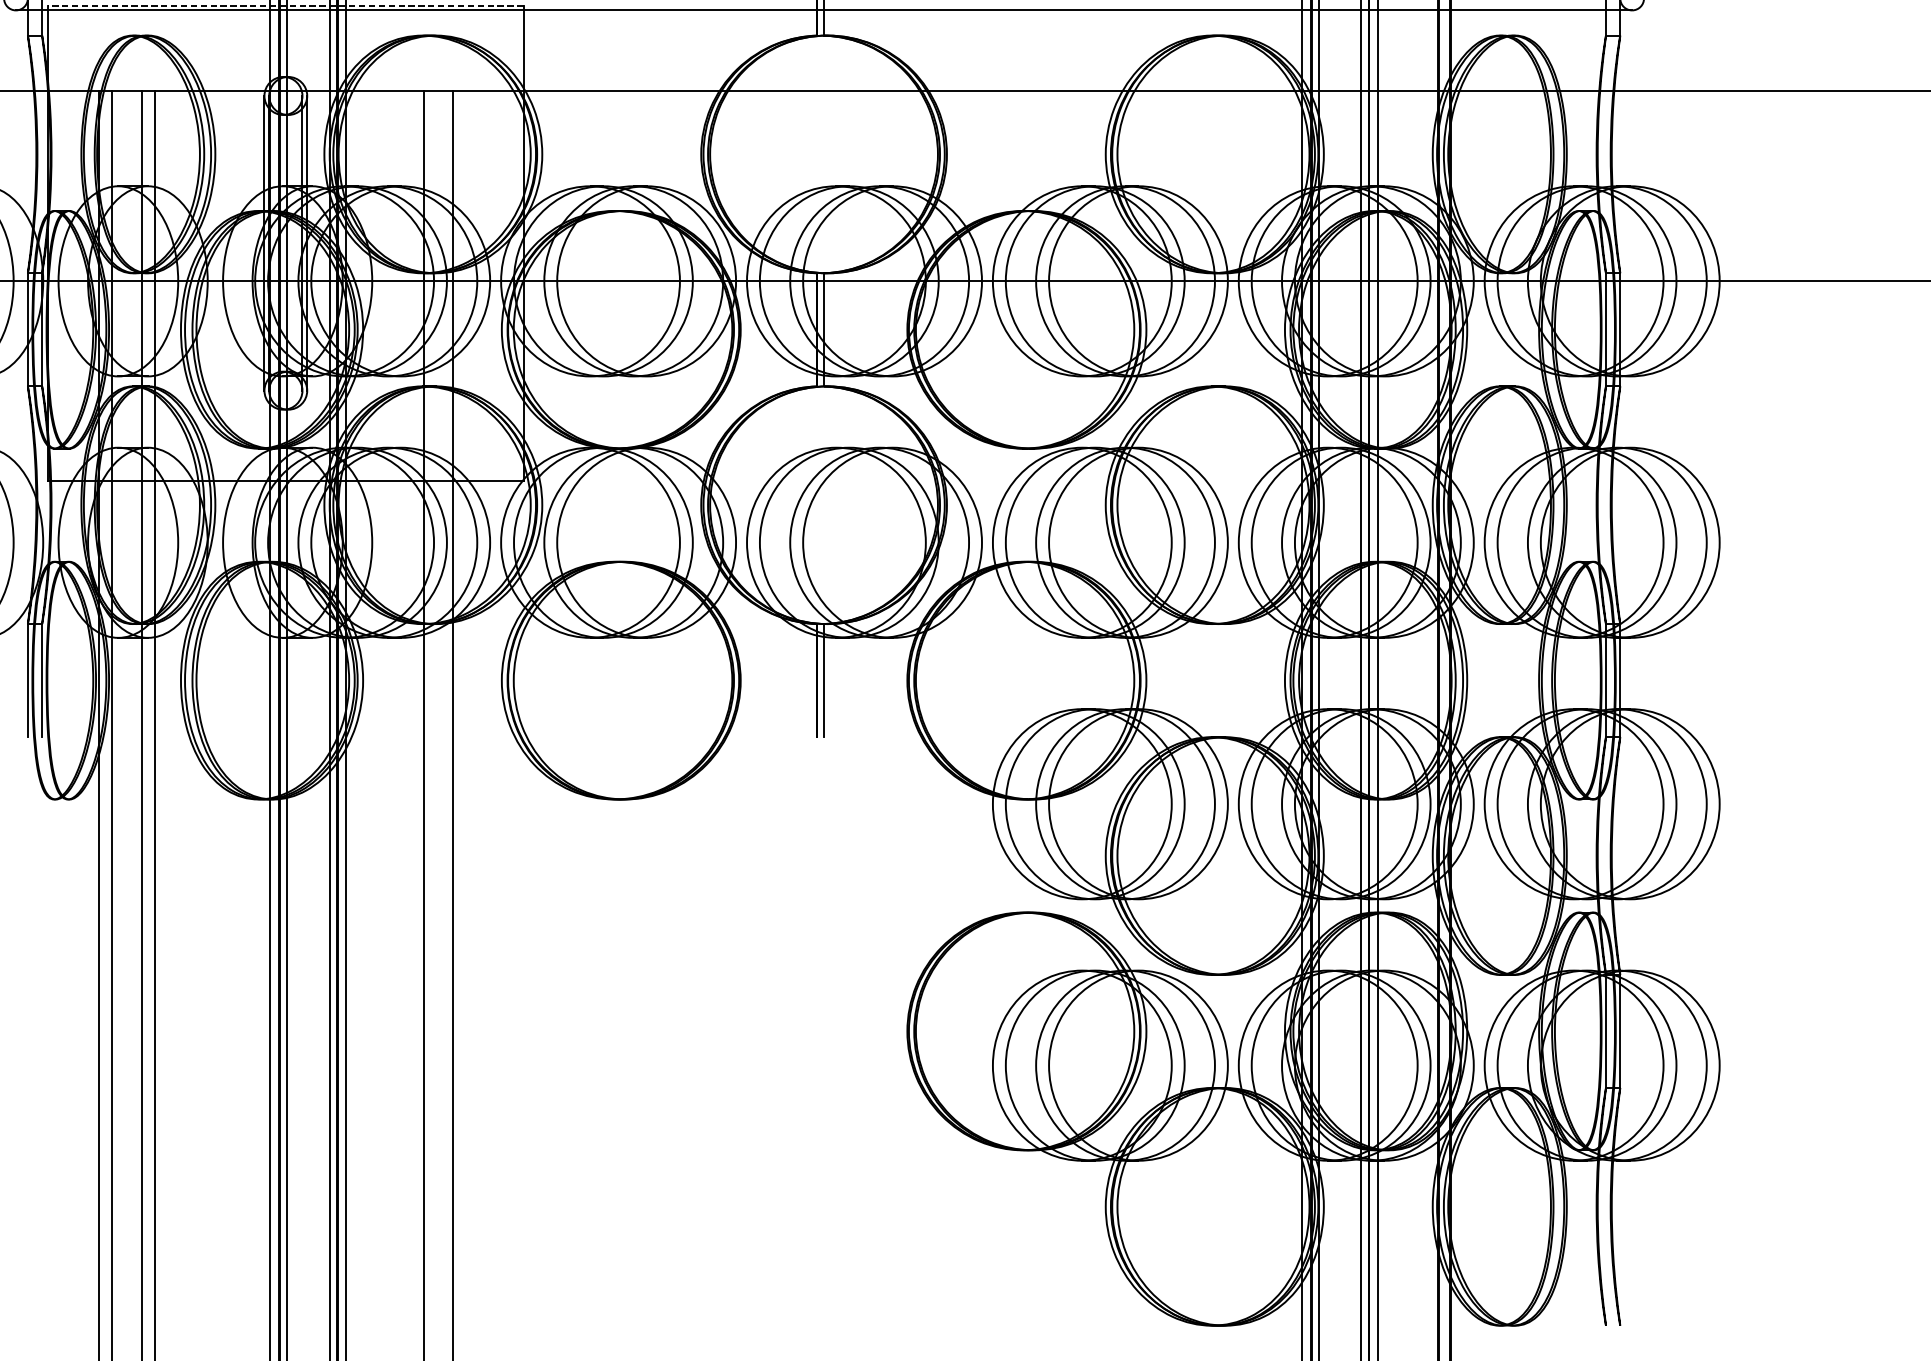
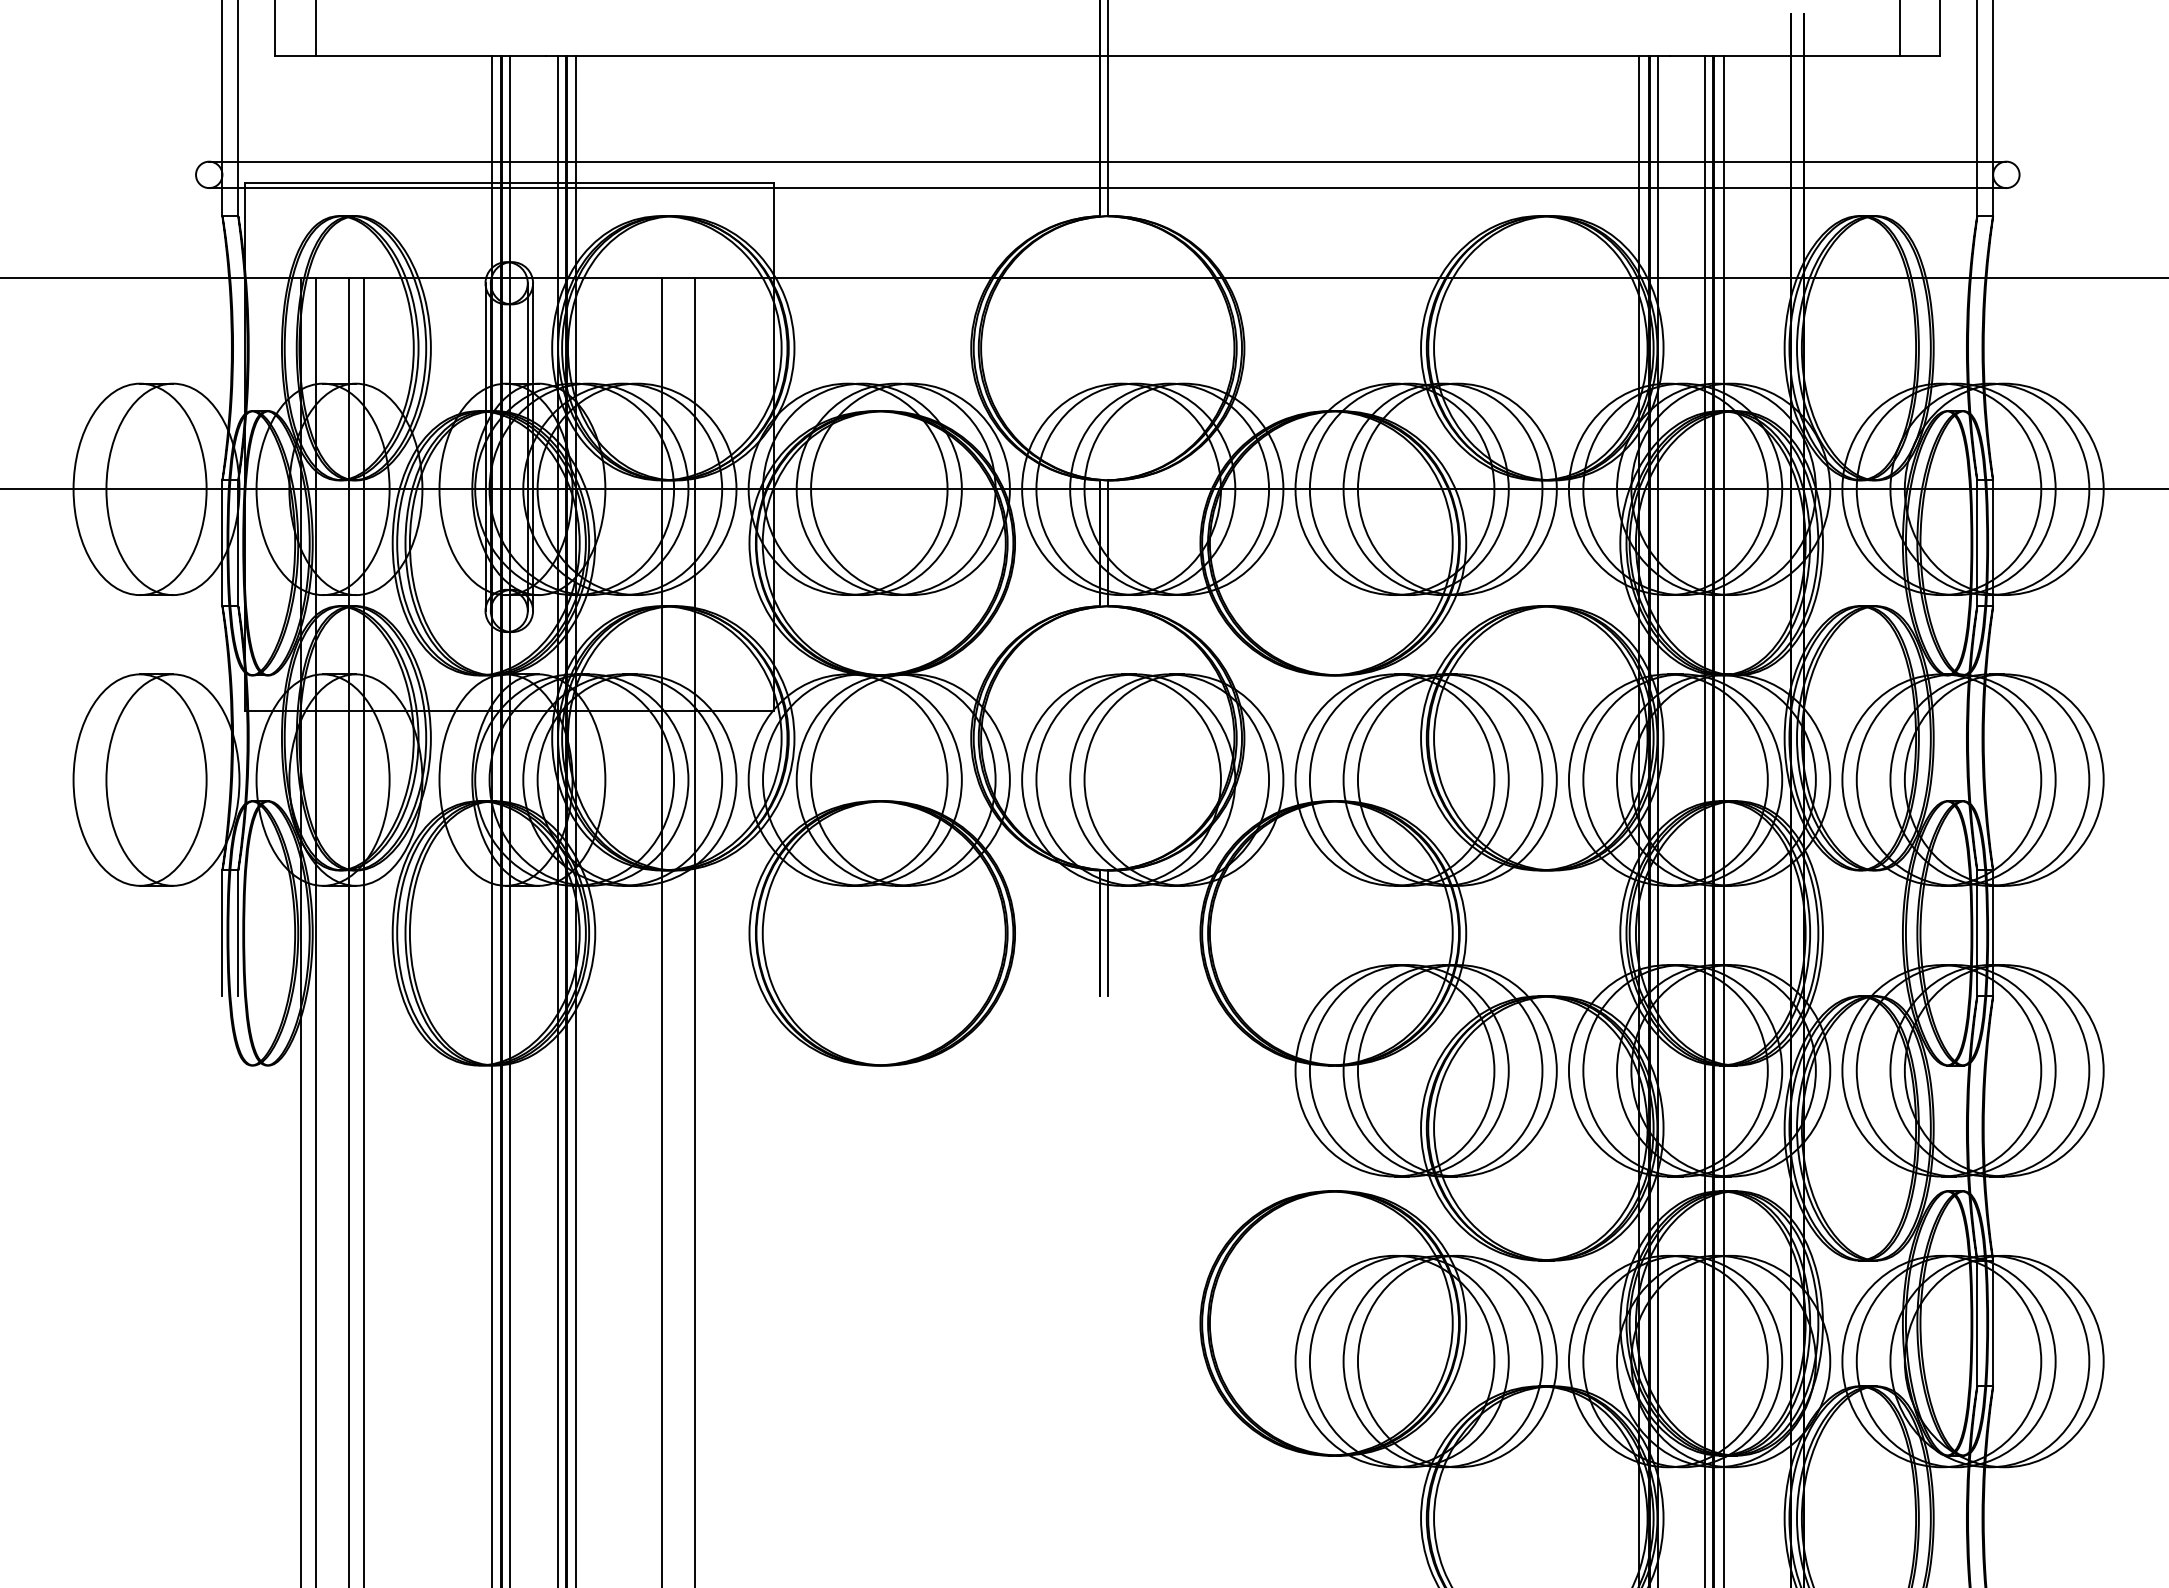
line: (285, 5) -> (508, 182), dashed -> solid

